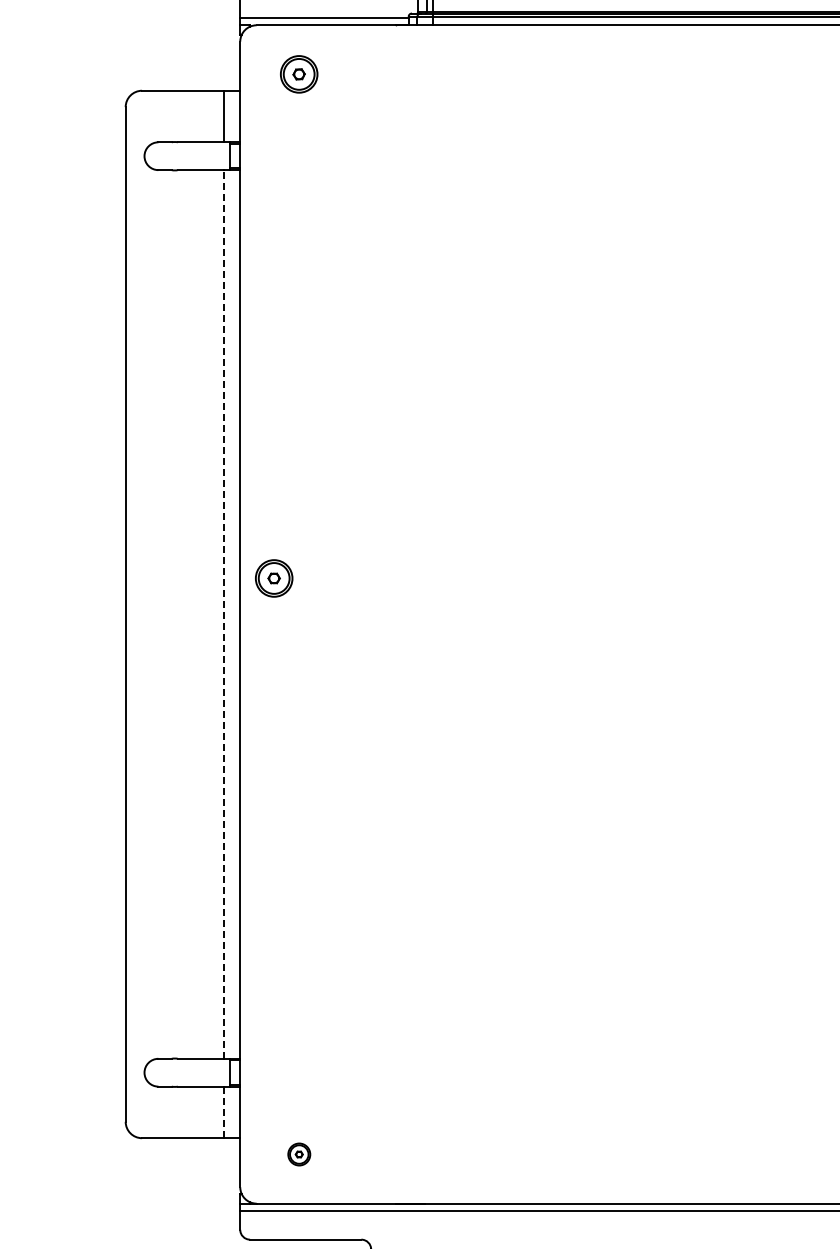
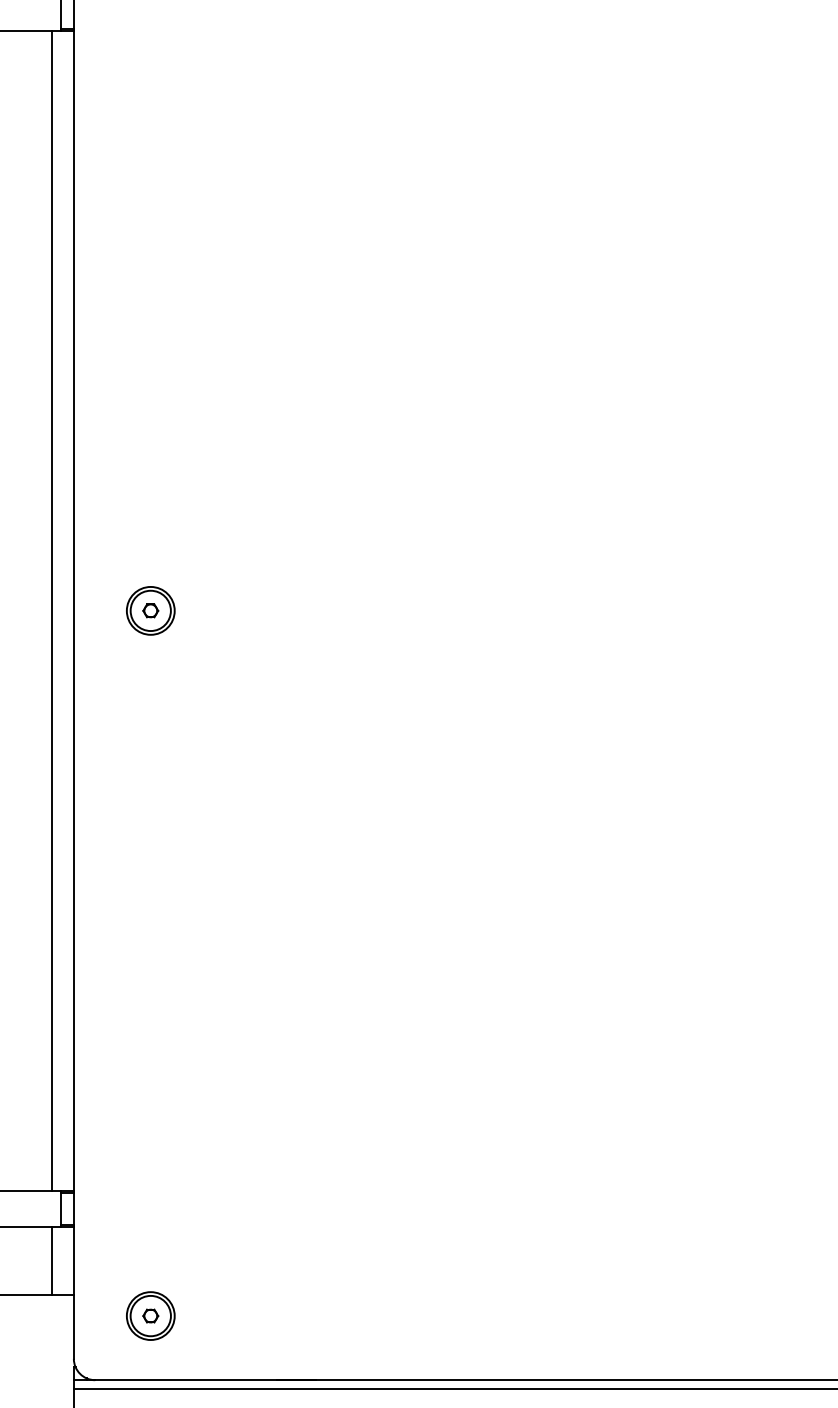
part: (274, 578) -> (151, 610), moved
line: (223, 613) -> (51, 609), dashed -> solid
line: (223, 1112) -> (51, 1261), dashed -> solid
part: (299, 1154) -> (151, 1316), size x1.67

